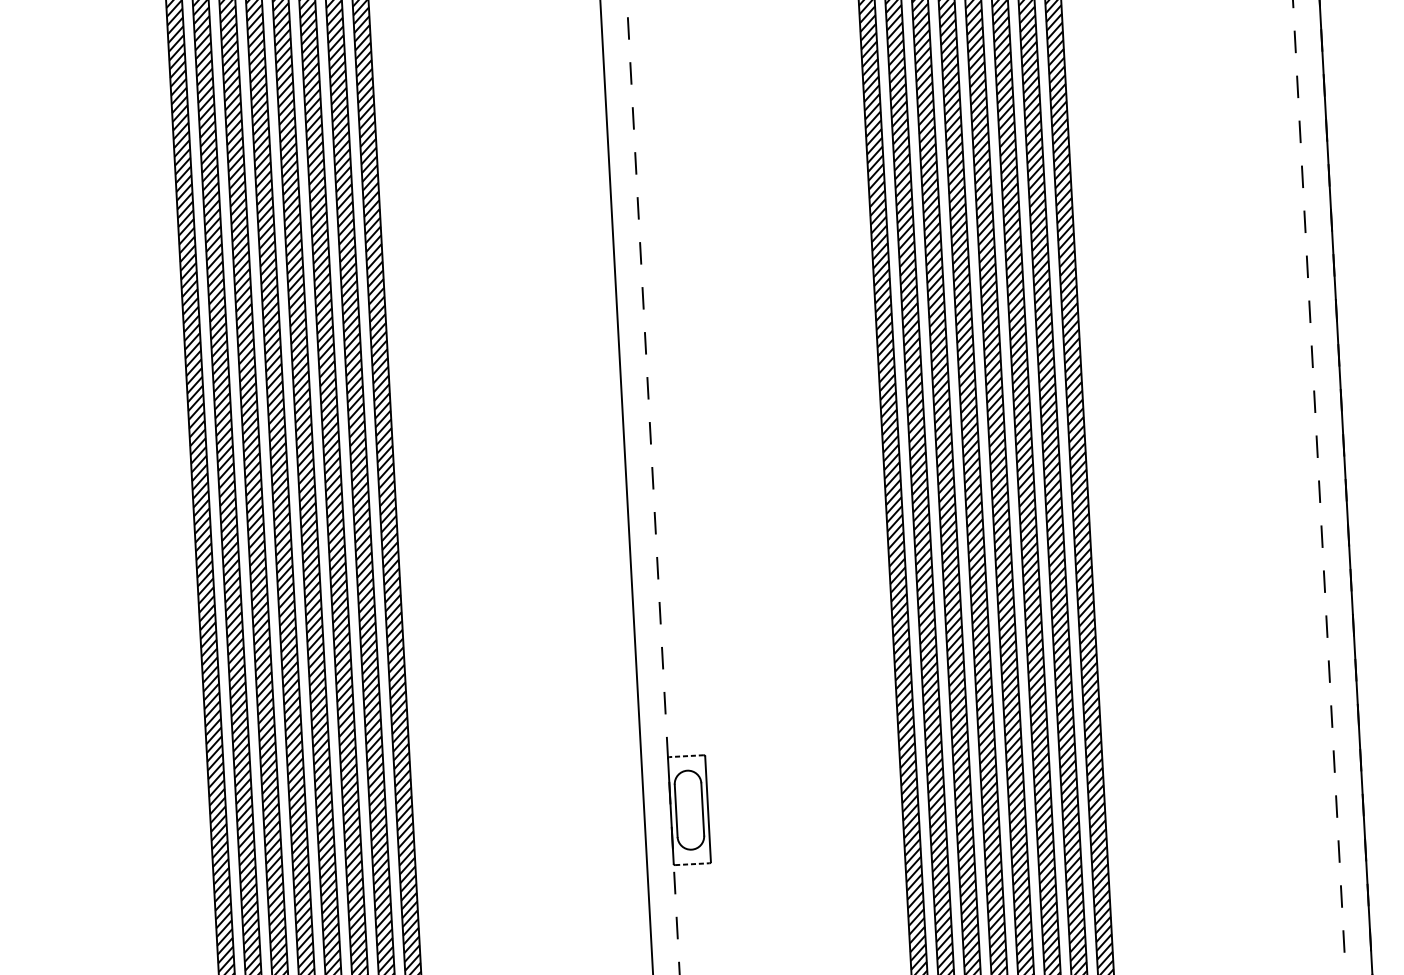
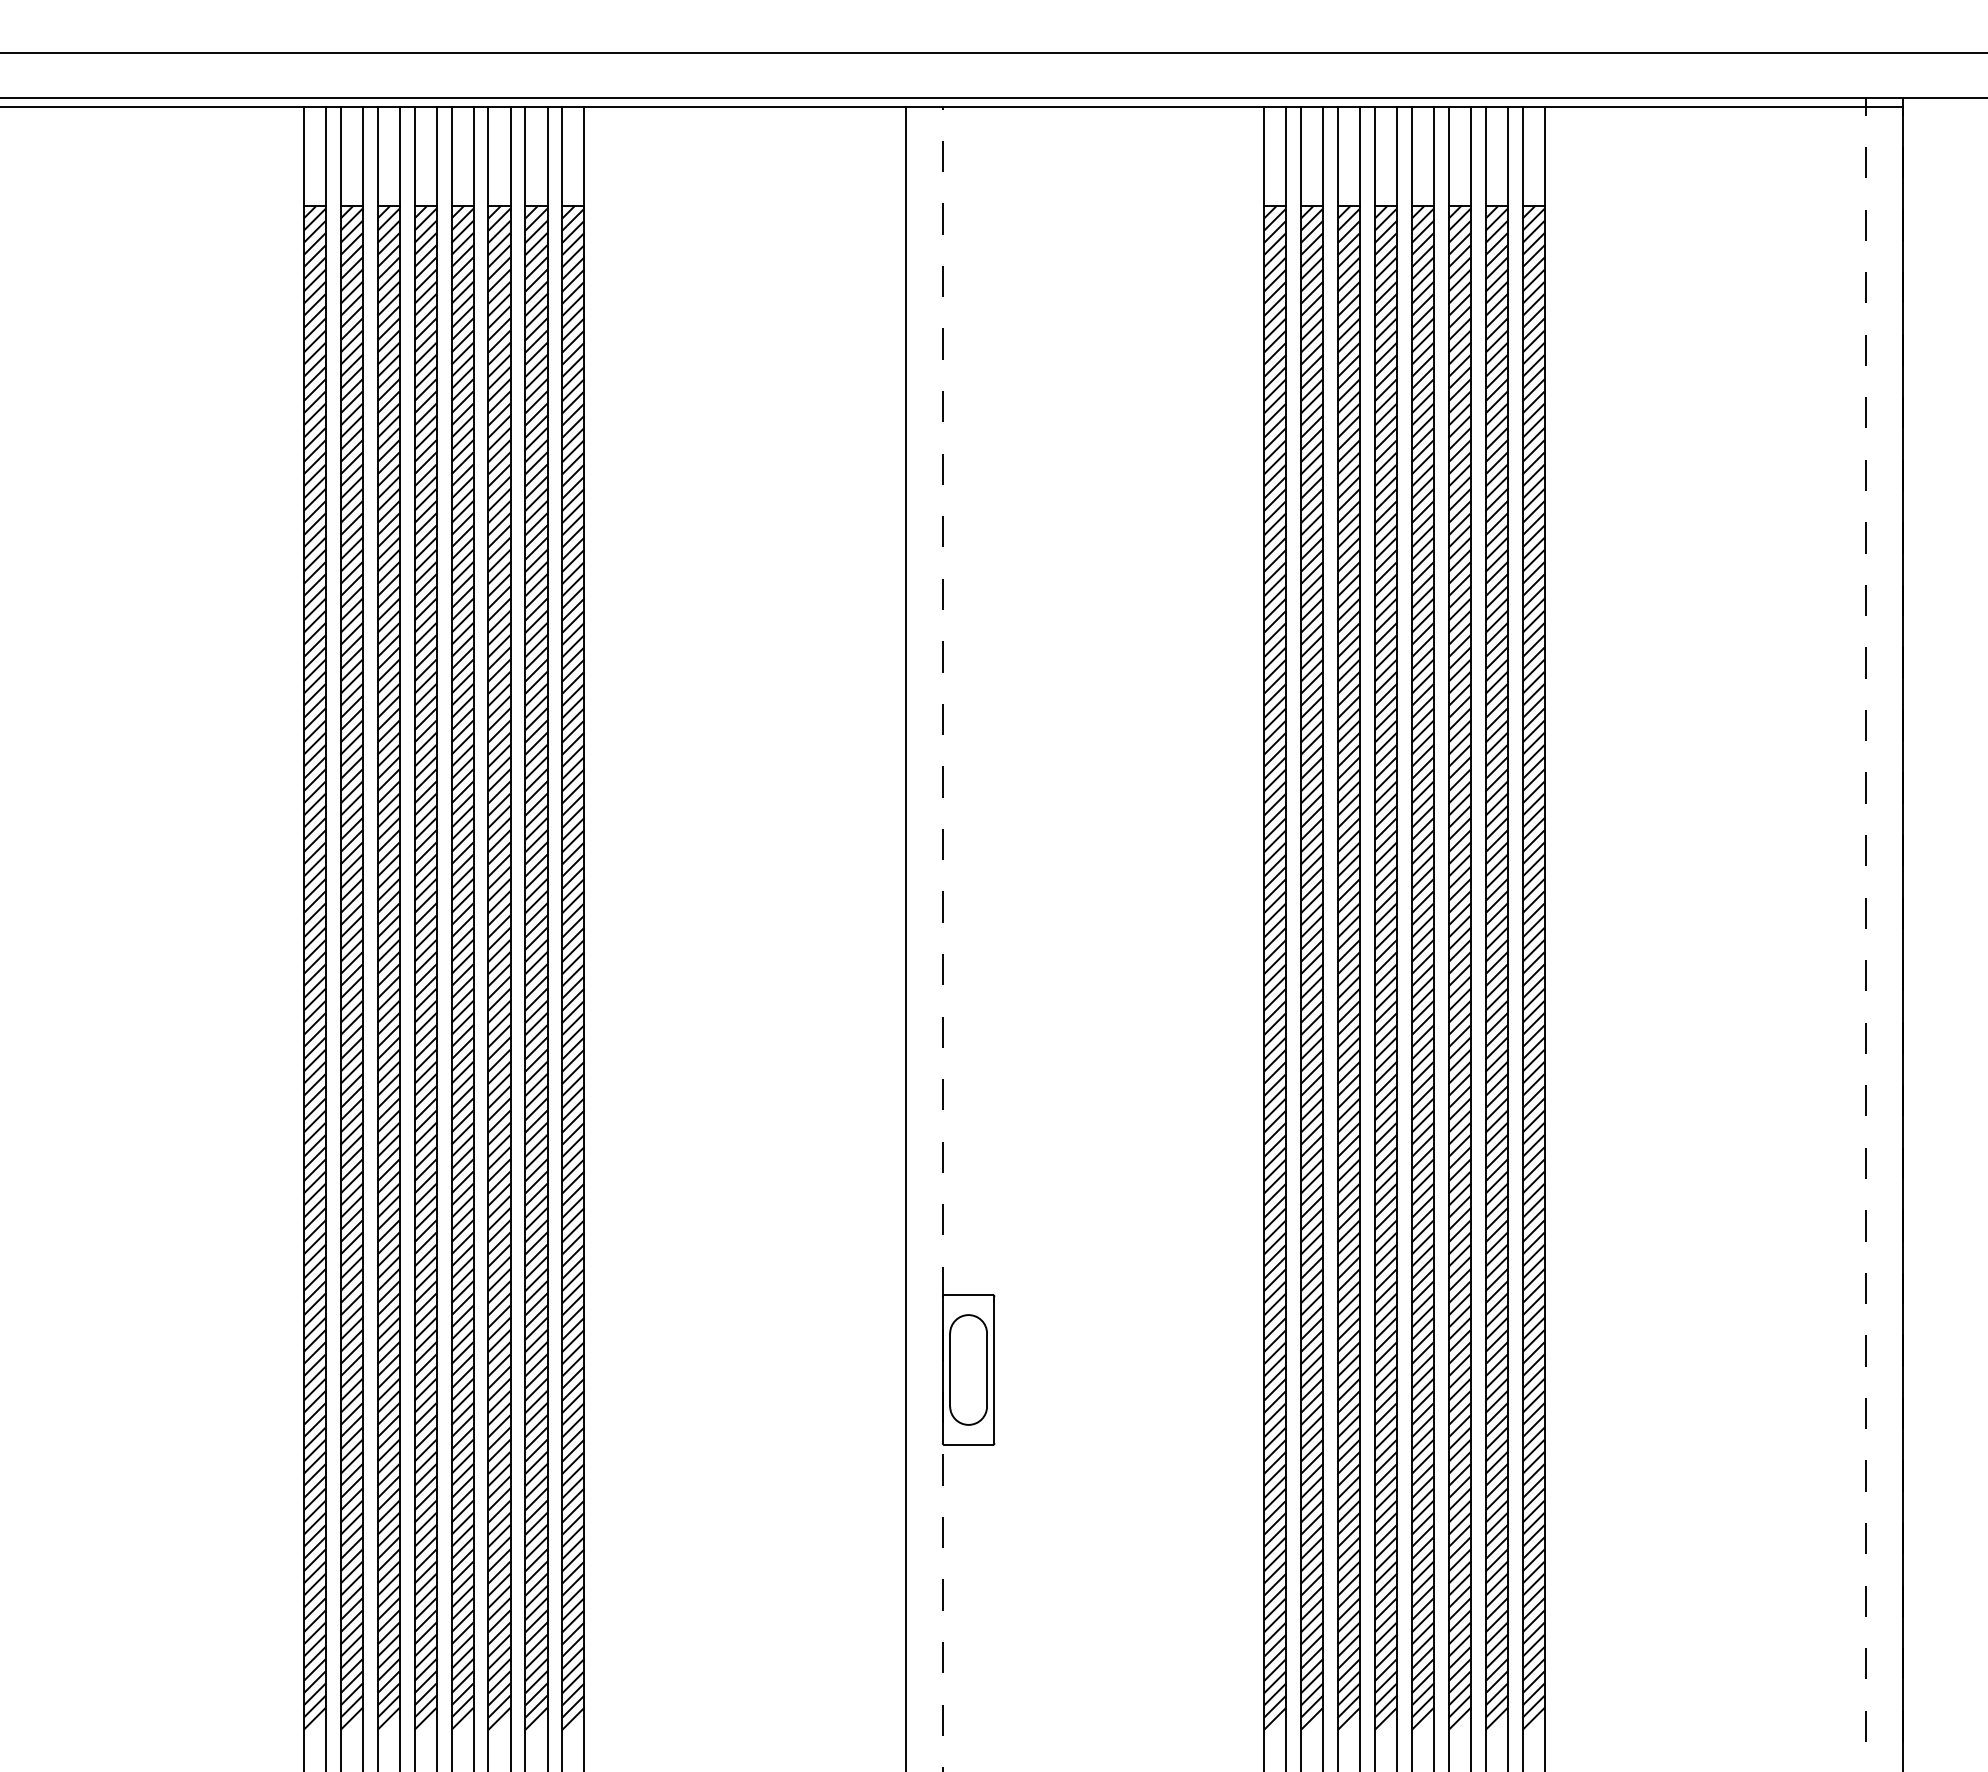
line: (686, 755) -> (968, 1294), dashed -> solid
line: (693, 864) -> (969, 1445), dashed -> solid

